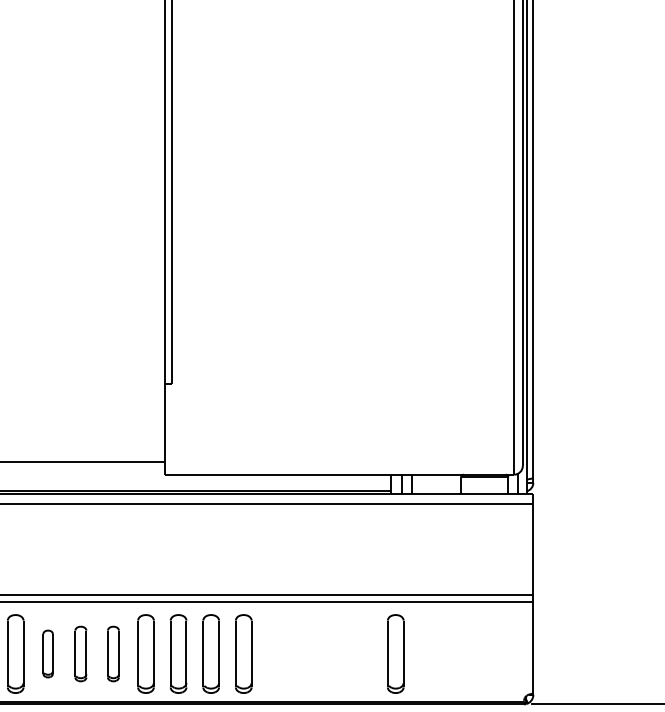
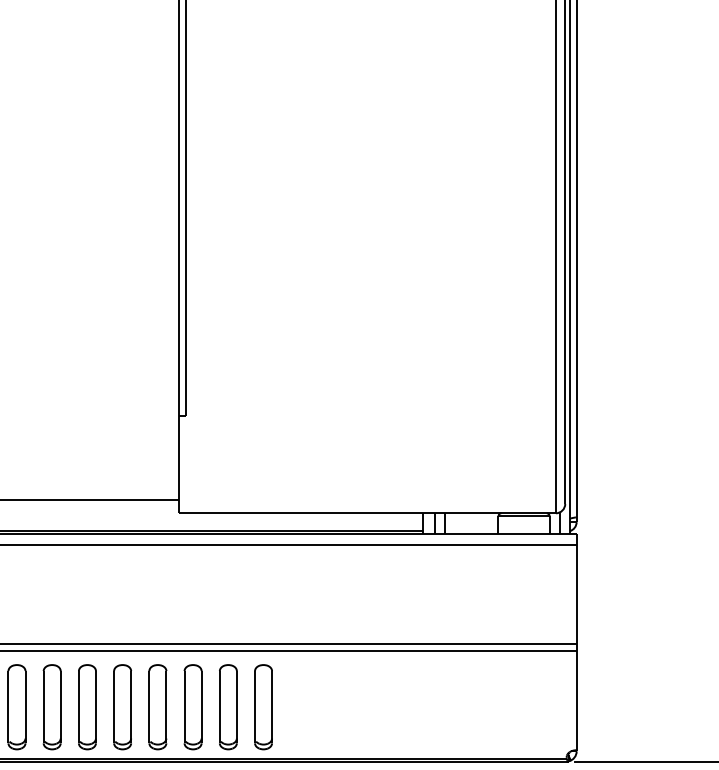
part: (47, 653) -> (51, 706), size x1.67
part: (80, 653) -> (87, 706), size x1.43
part: (113, 653) -> (122, 706), size x1.43
part: (395, 653) -> (427, 706), removed

